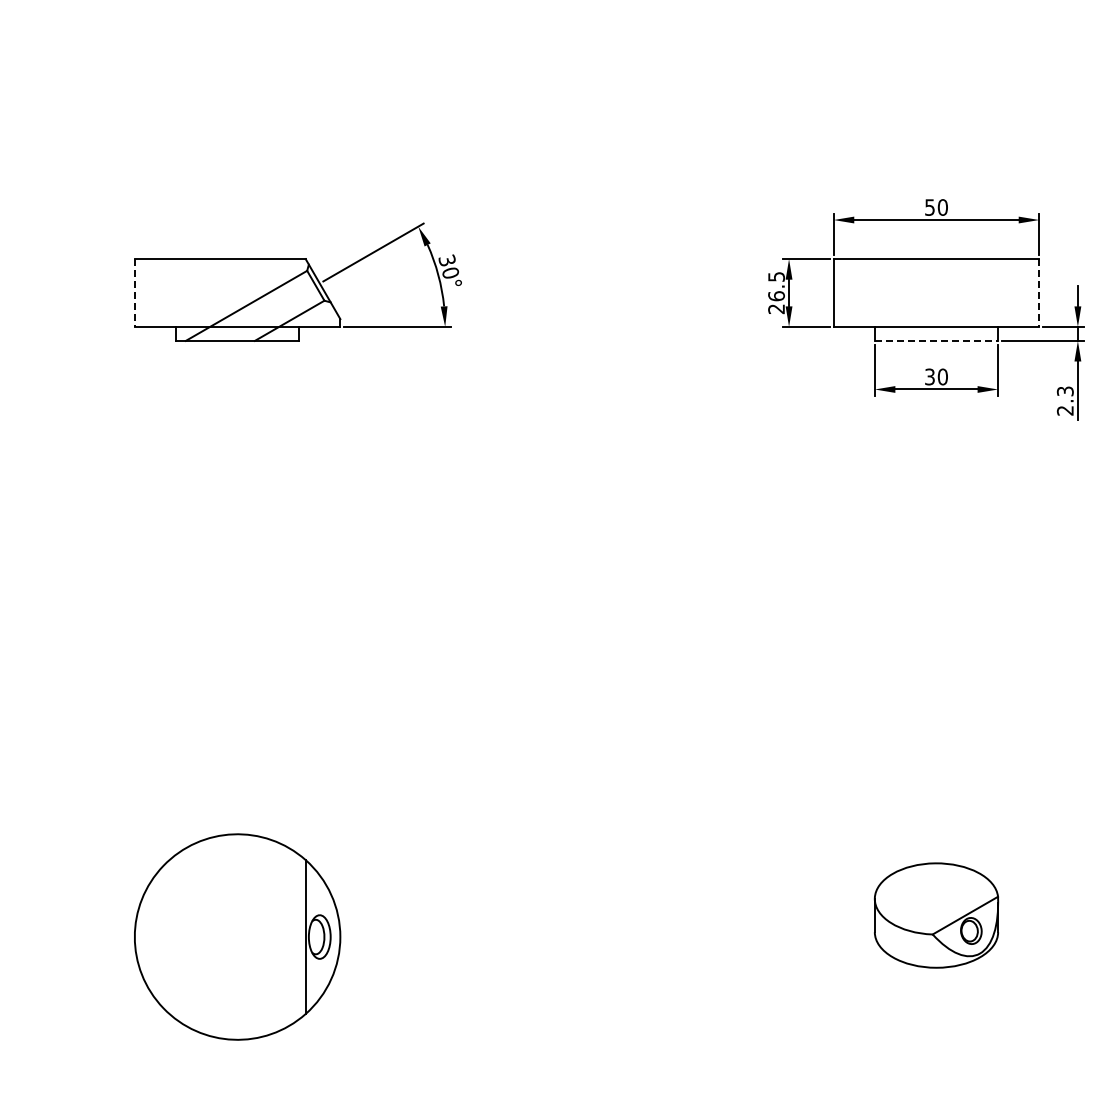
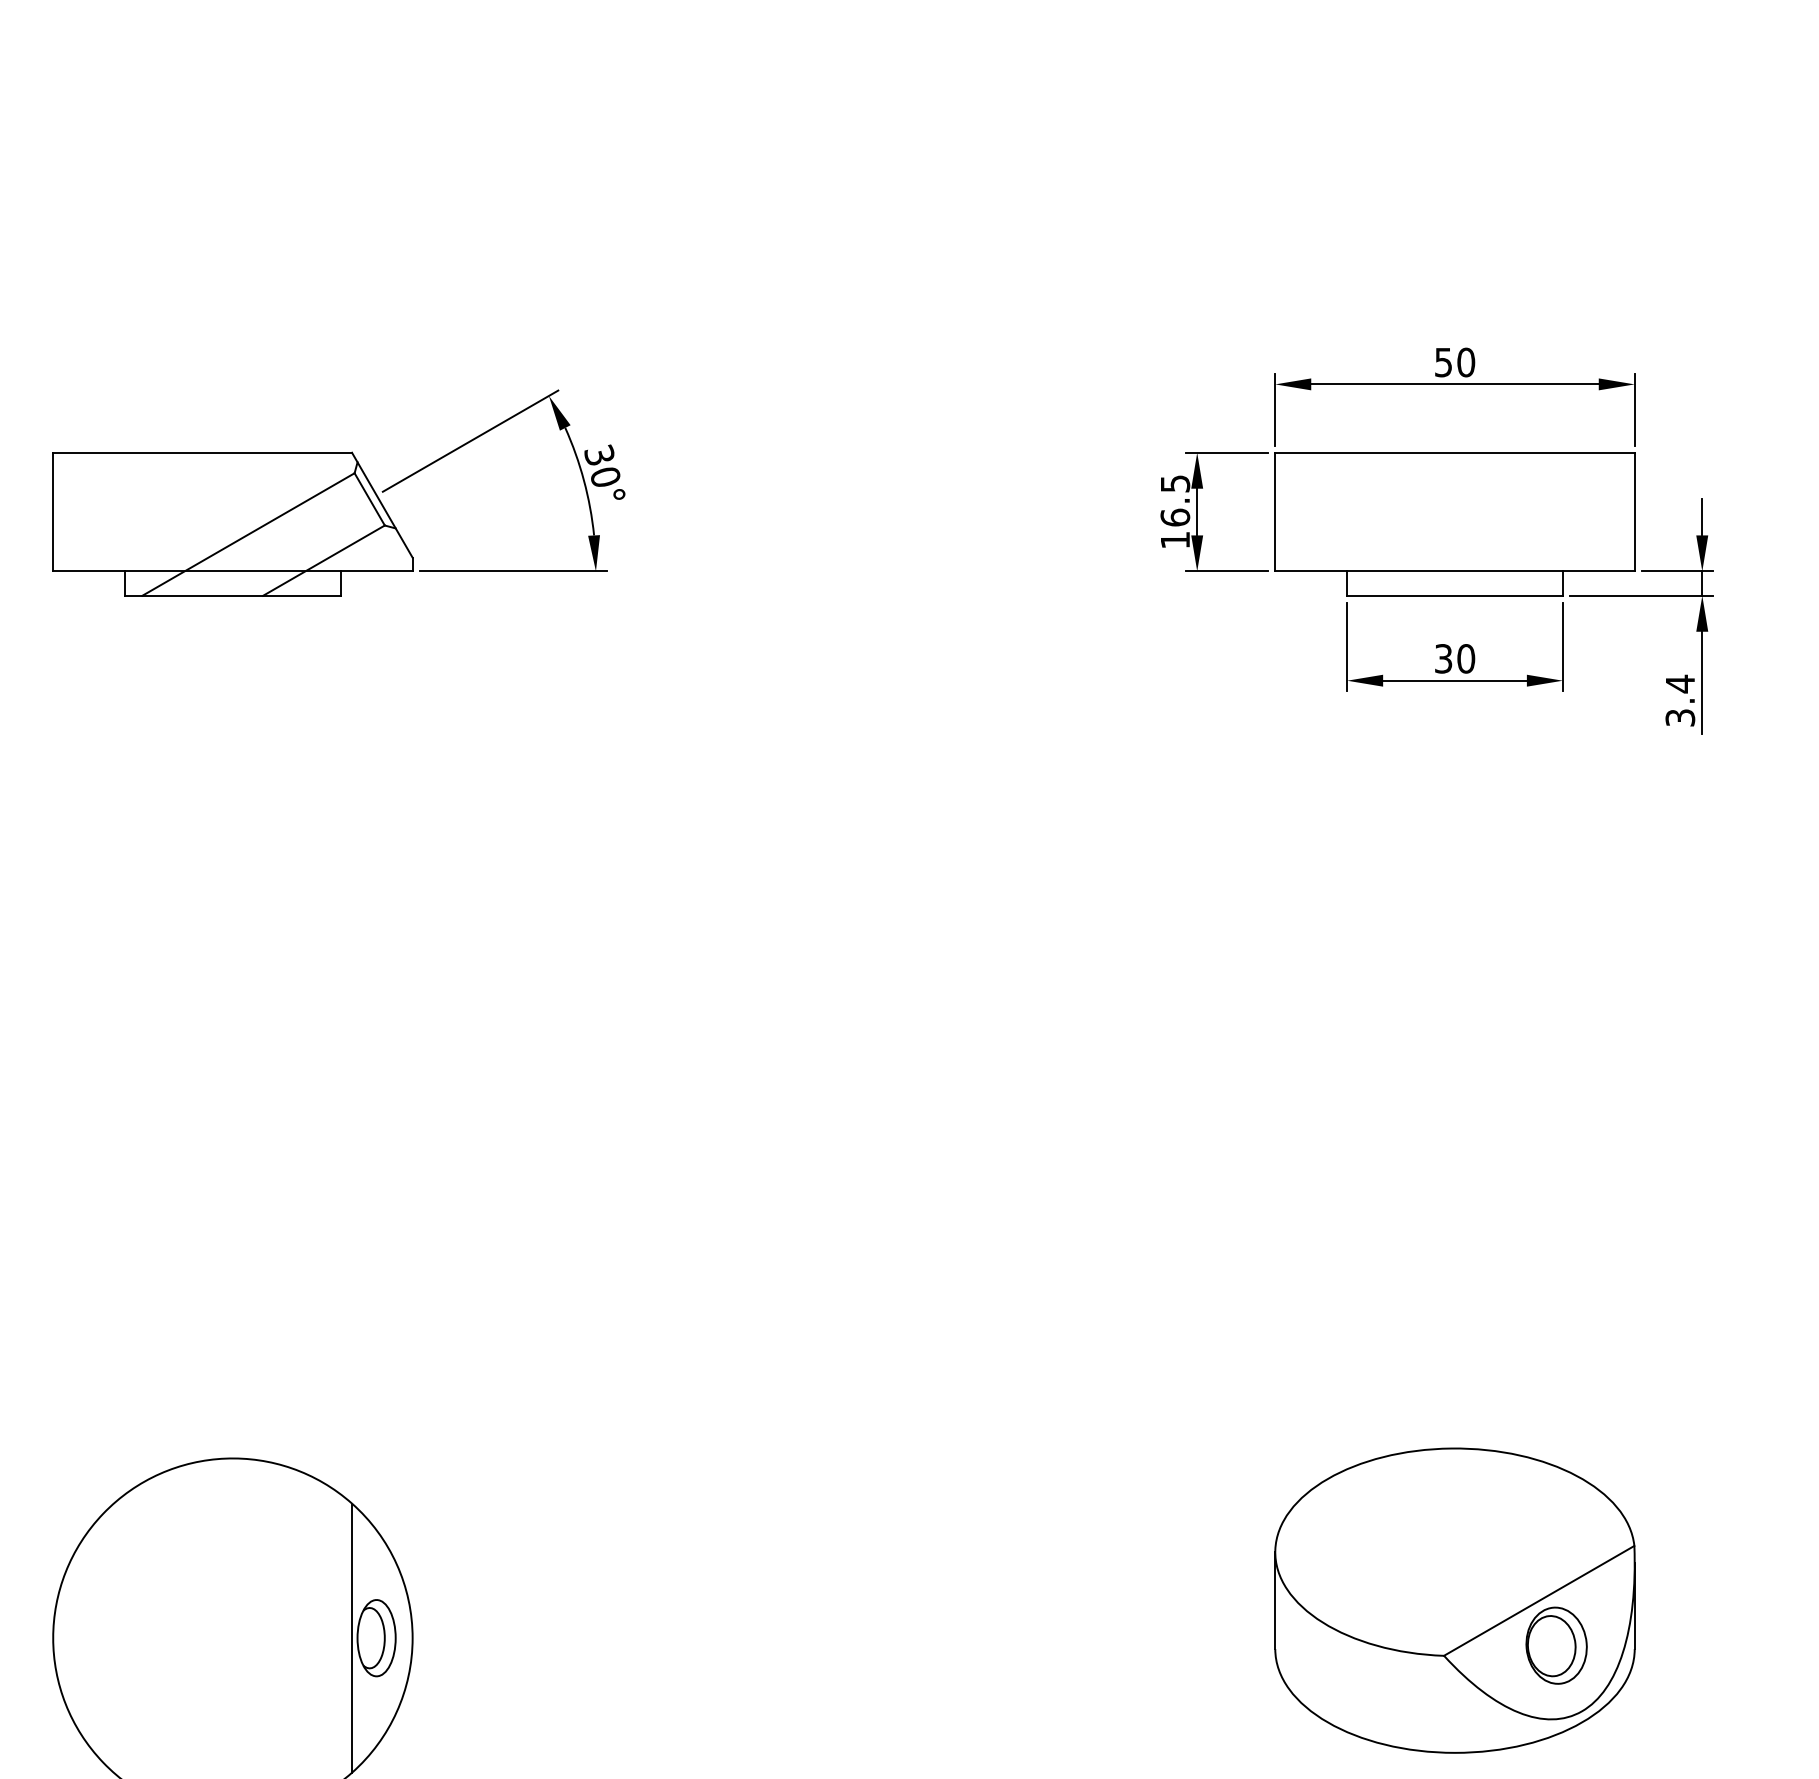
line: (134, 293) -> (52, 512), dashed -> solid
line: (1039, 293) -> (1635, 512), dashed -> solid
text: (776, 309) -> (1175, 540), 26.5 -> 16.5
line: (936, 340) -> (1455, 595), dashed -> solid
text: (1064, 400) -> (1678, 699), 2.3 -> 3.4
part: (936, 915) -> (1455, 1600), size x1.67

